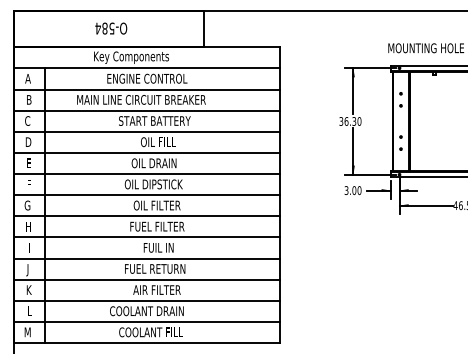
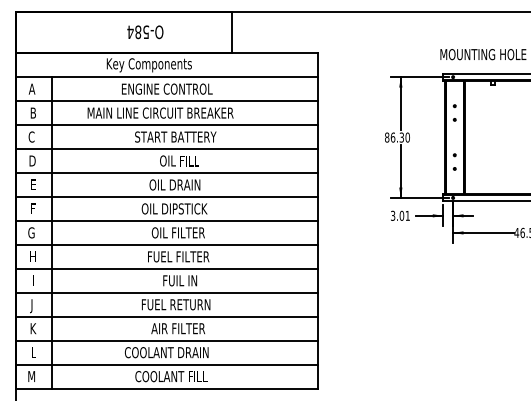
text: (111, 28) -> (145, 32), moved
text: (341, 121) -> (387, 137), 36.30 -> 86.30
text: (359, 190) -> (407, 215), 3.00 -> 3.01

